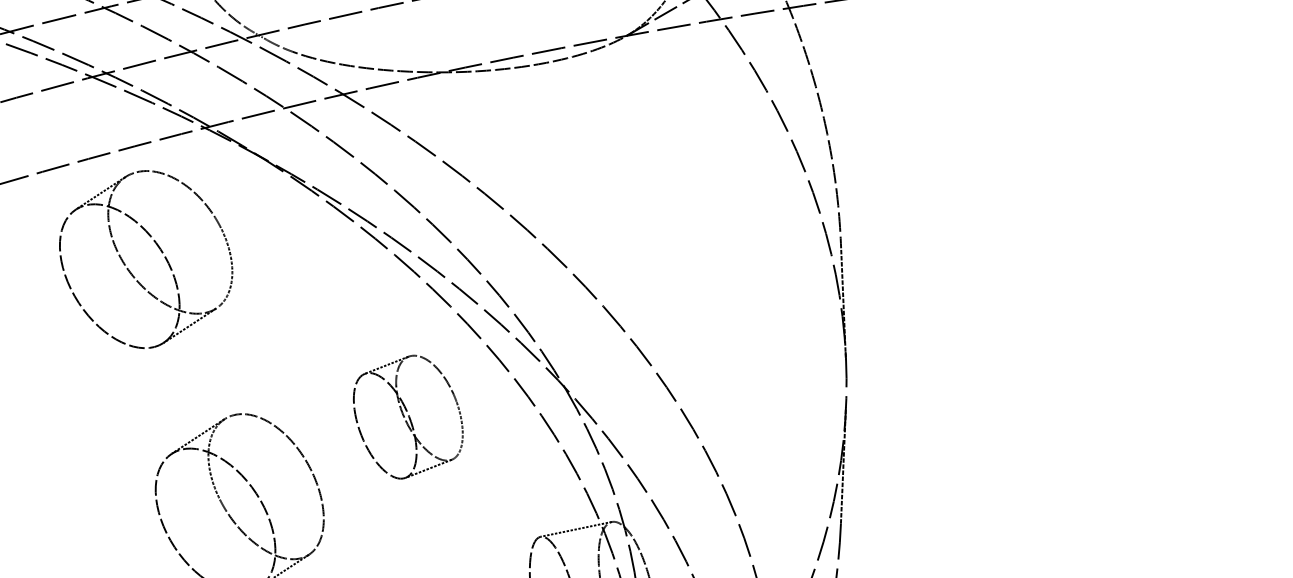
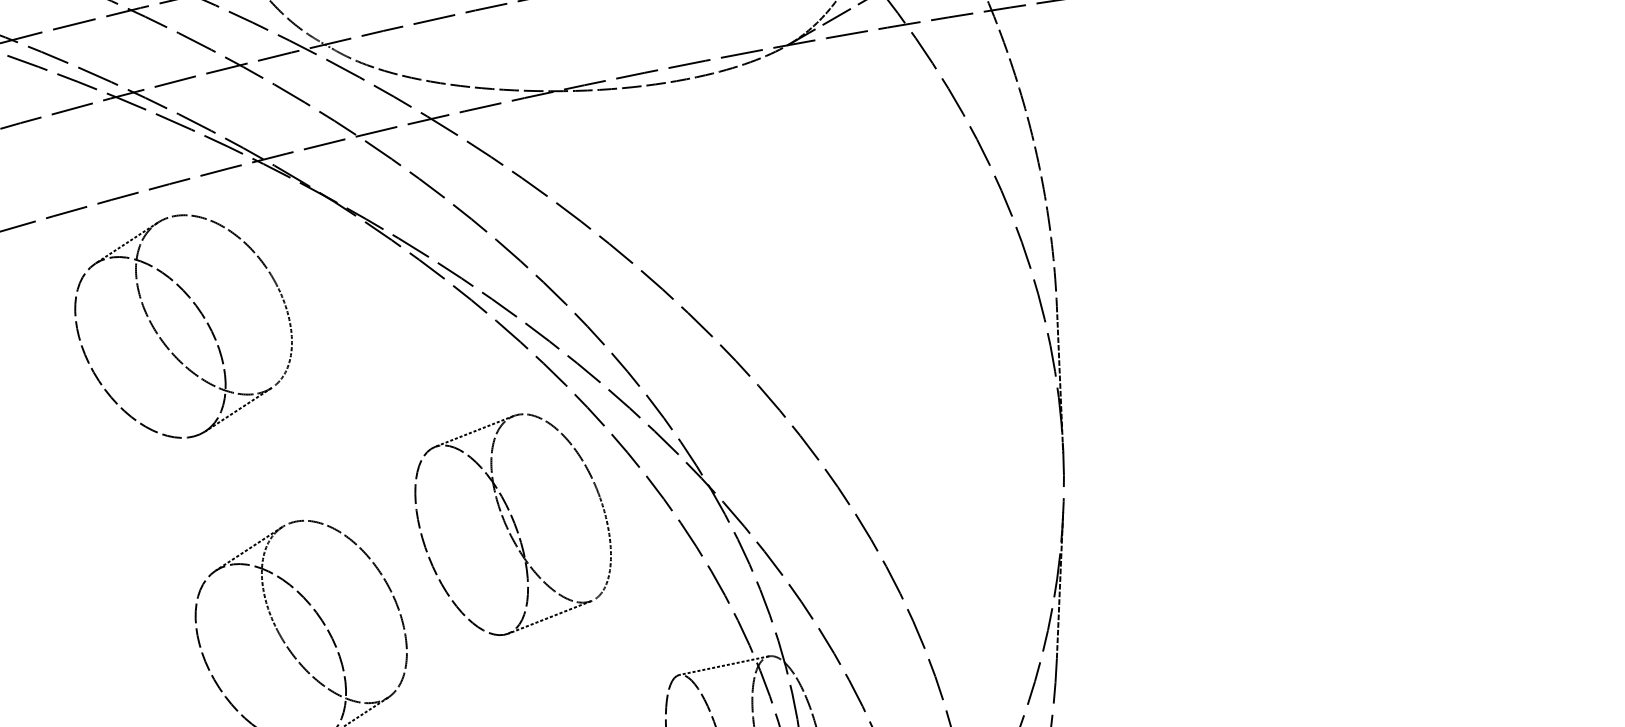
part: (407, 417) -> (512, 524), size x1.43

